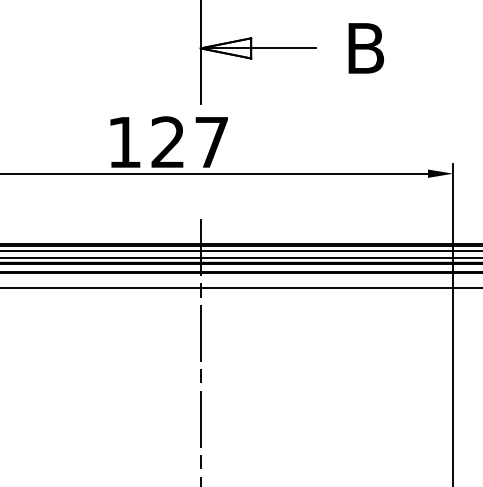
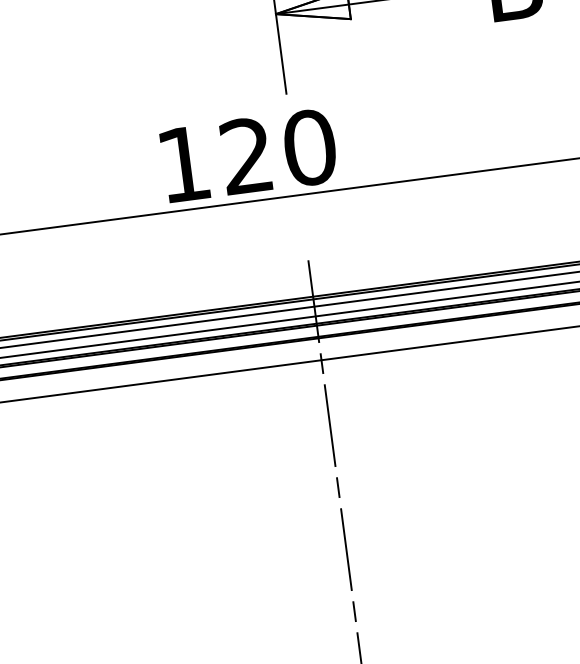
text: (211, 142) -> (309, 147), 127 -> 120

